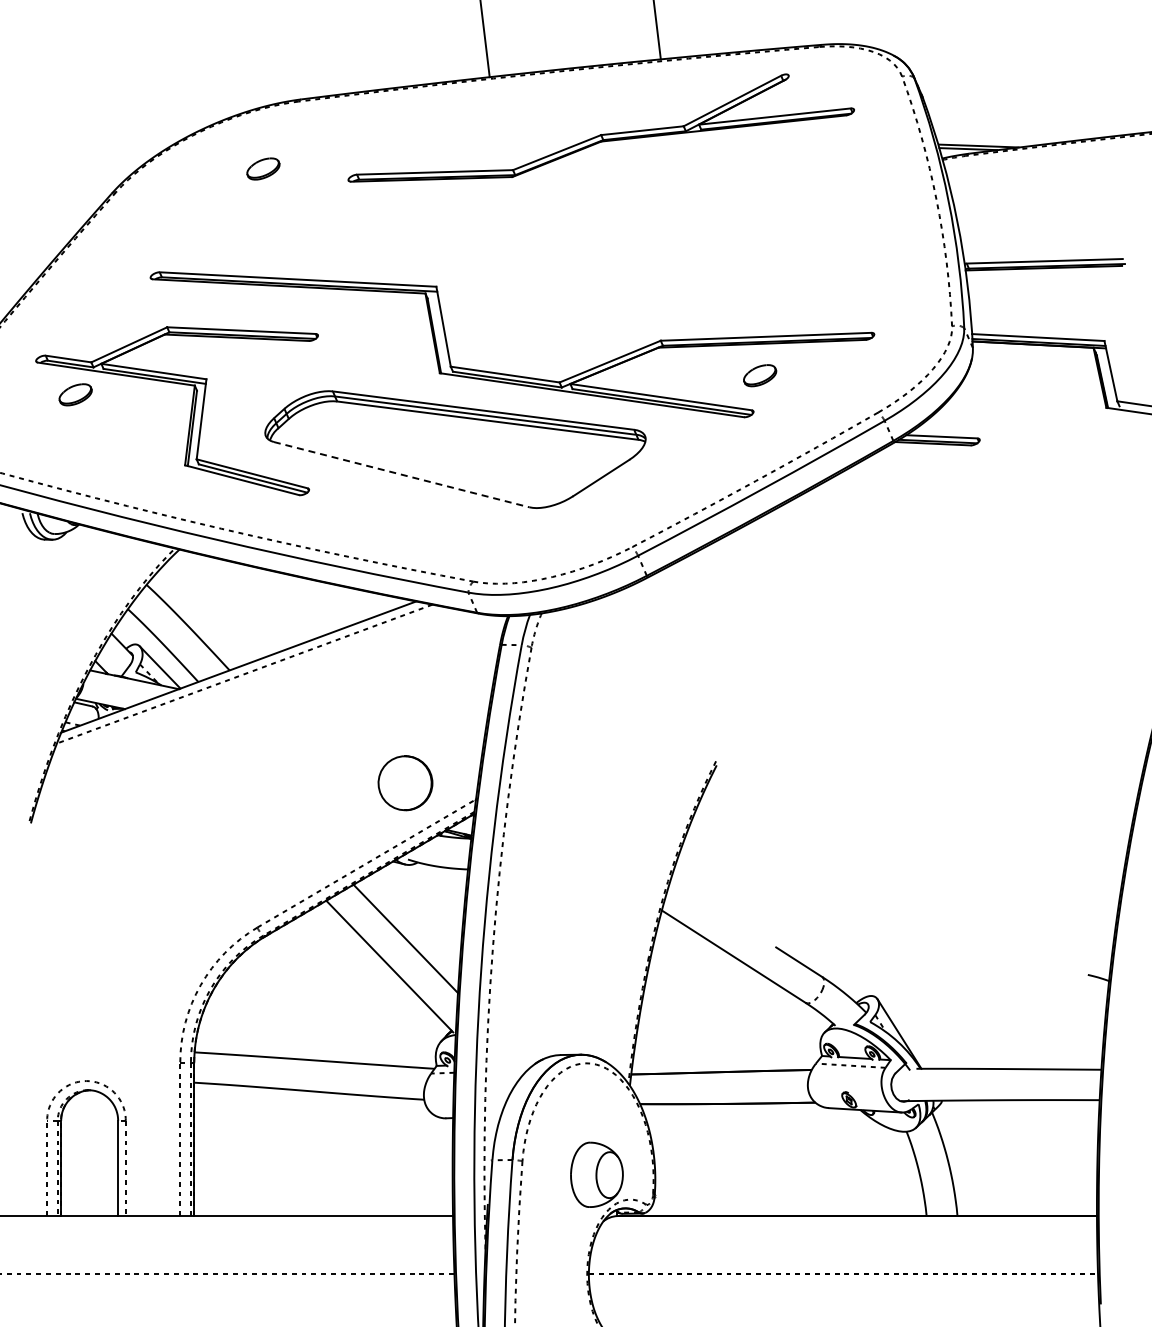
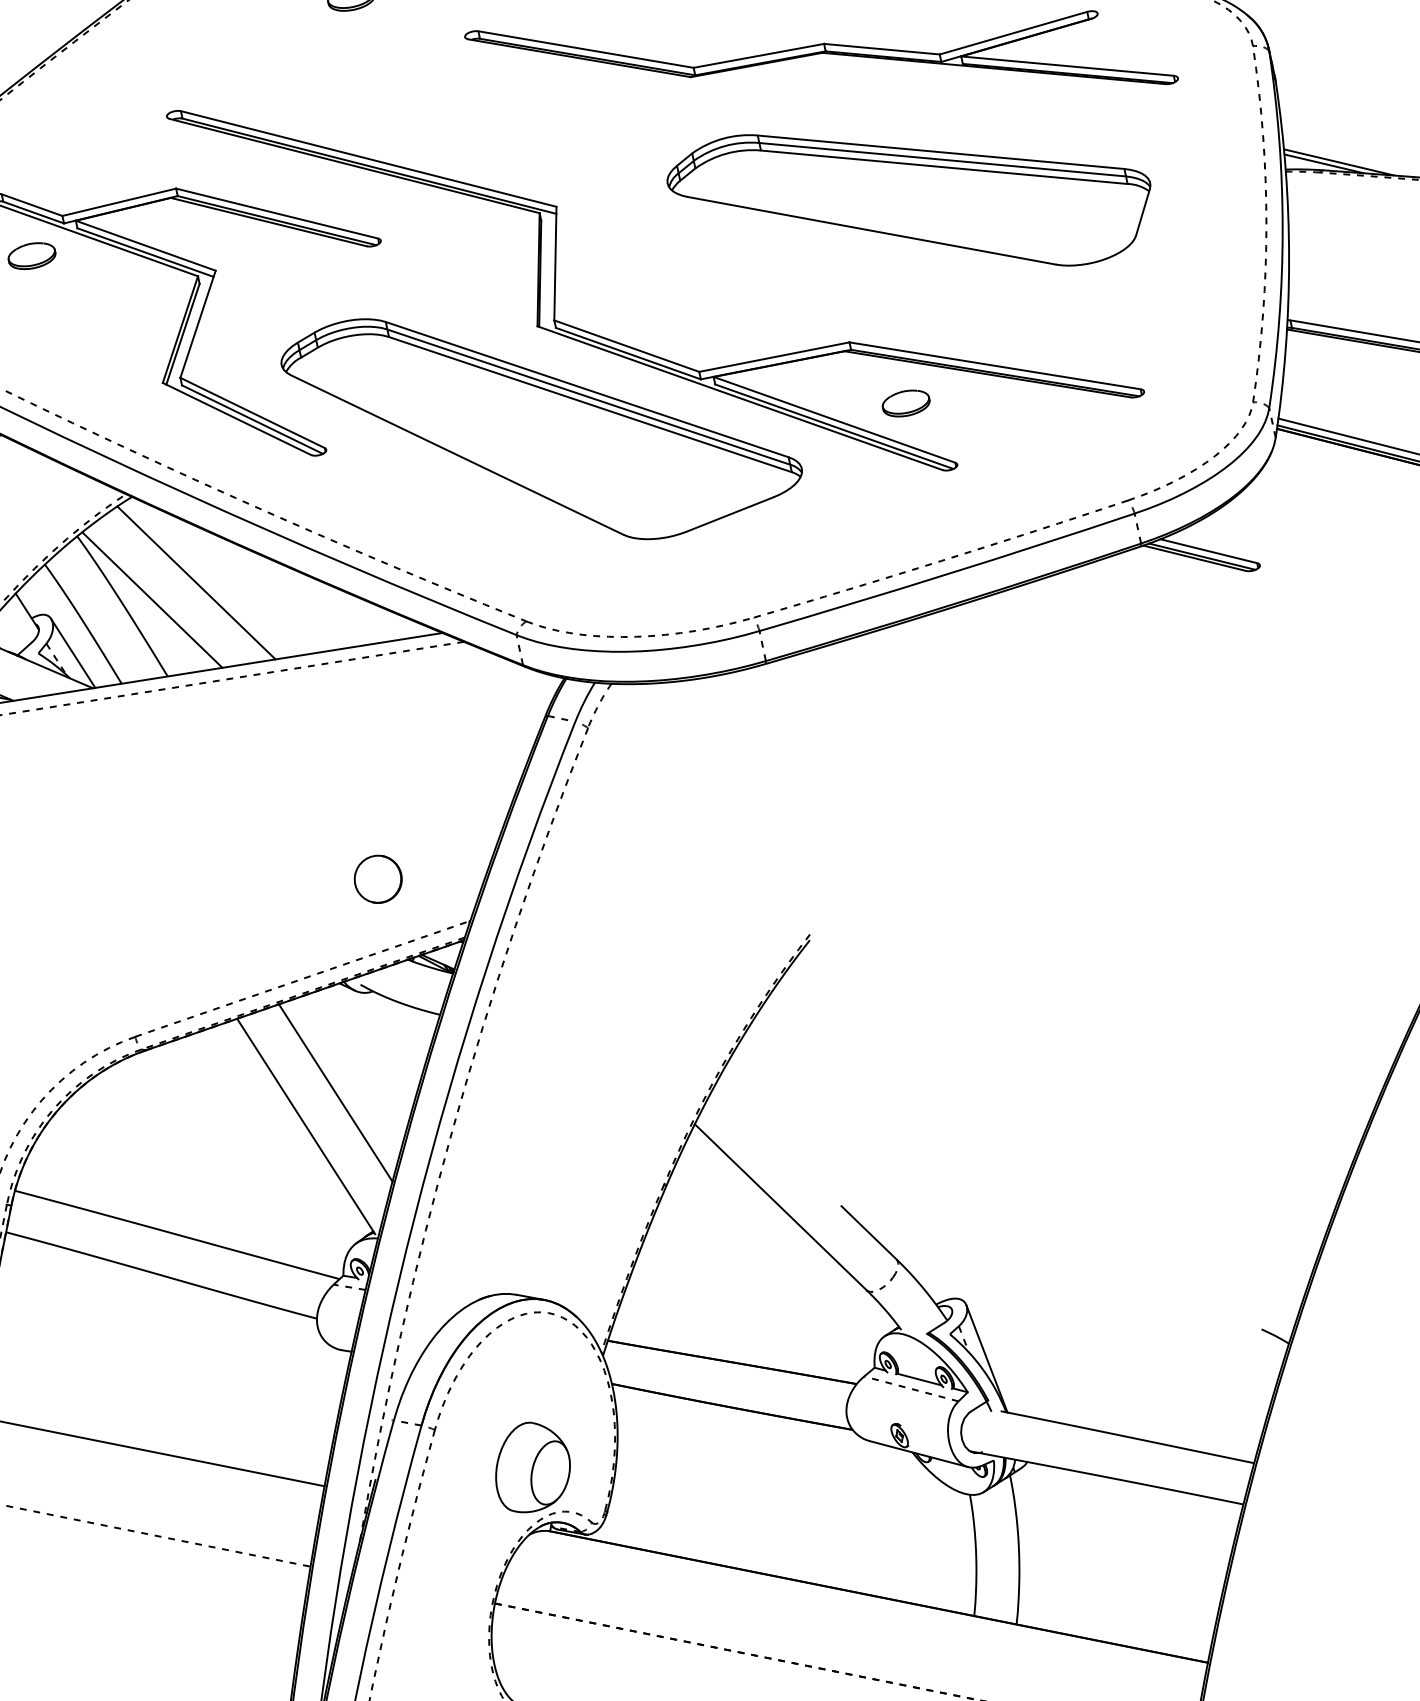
part: (679, 220) -> (908, 182), added
part: (760, 375) -> (906, 403), moved
line: (401, 474) -> (457, 454), dashed -> solid
line: (236, 600) -> (196, 582), added
line: (207, 618) -> (151, 599), added
part: (405, 782) -> (378, 878), size x0.62

